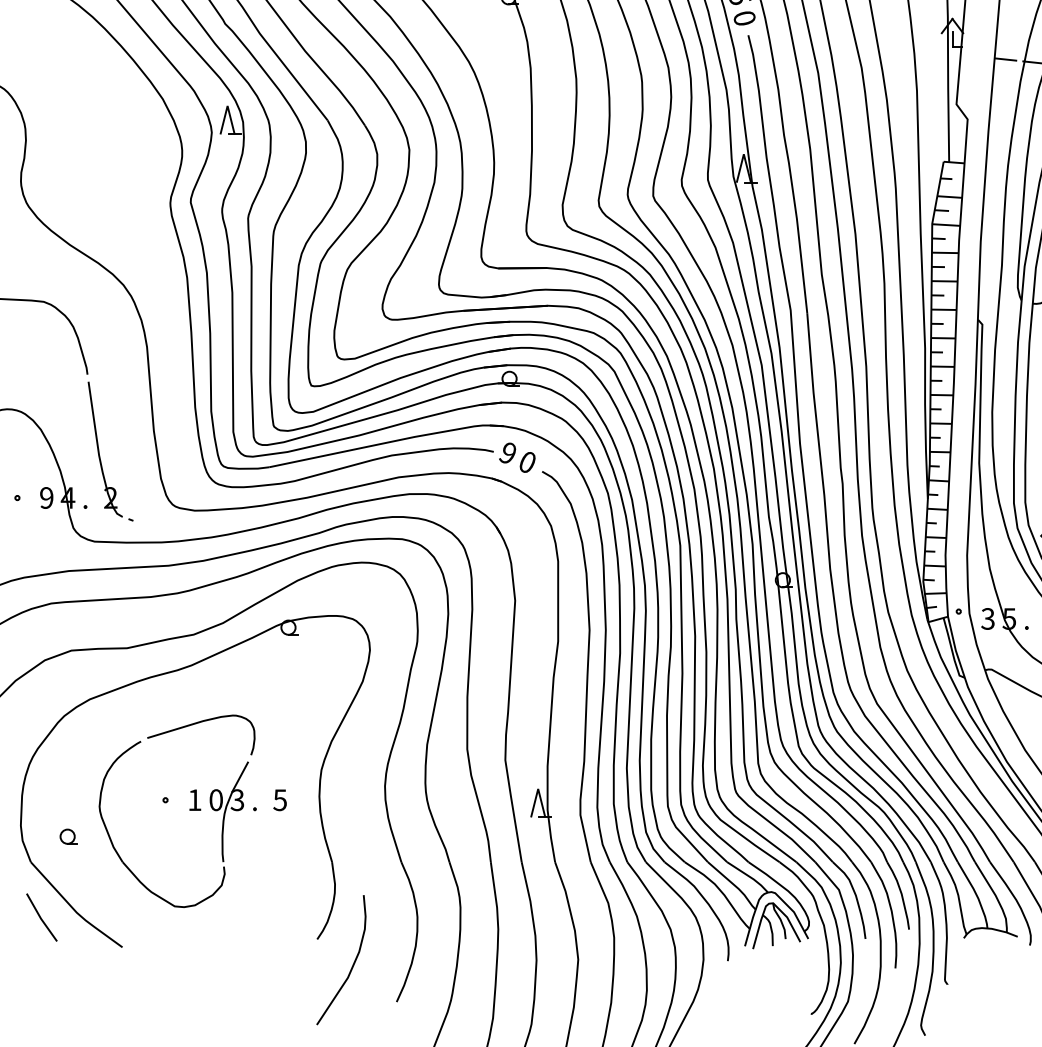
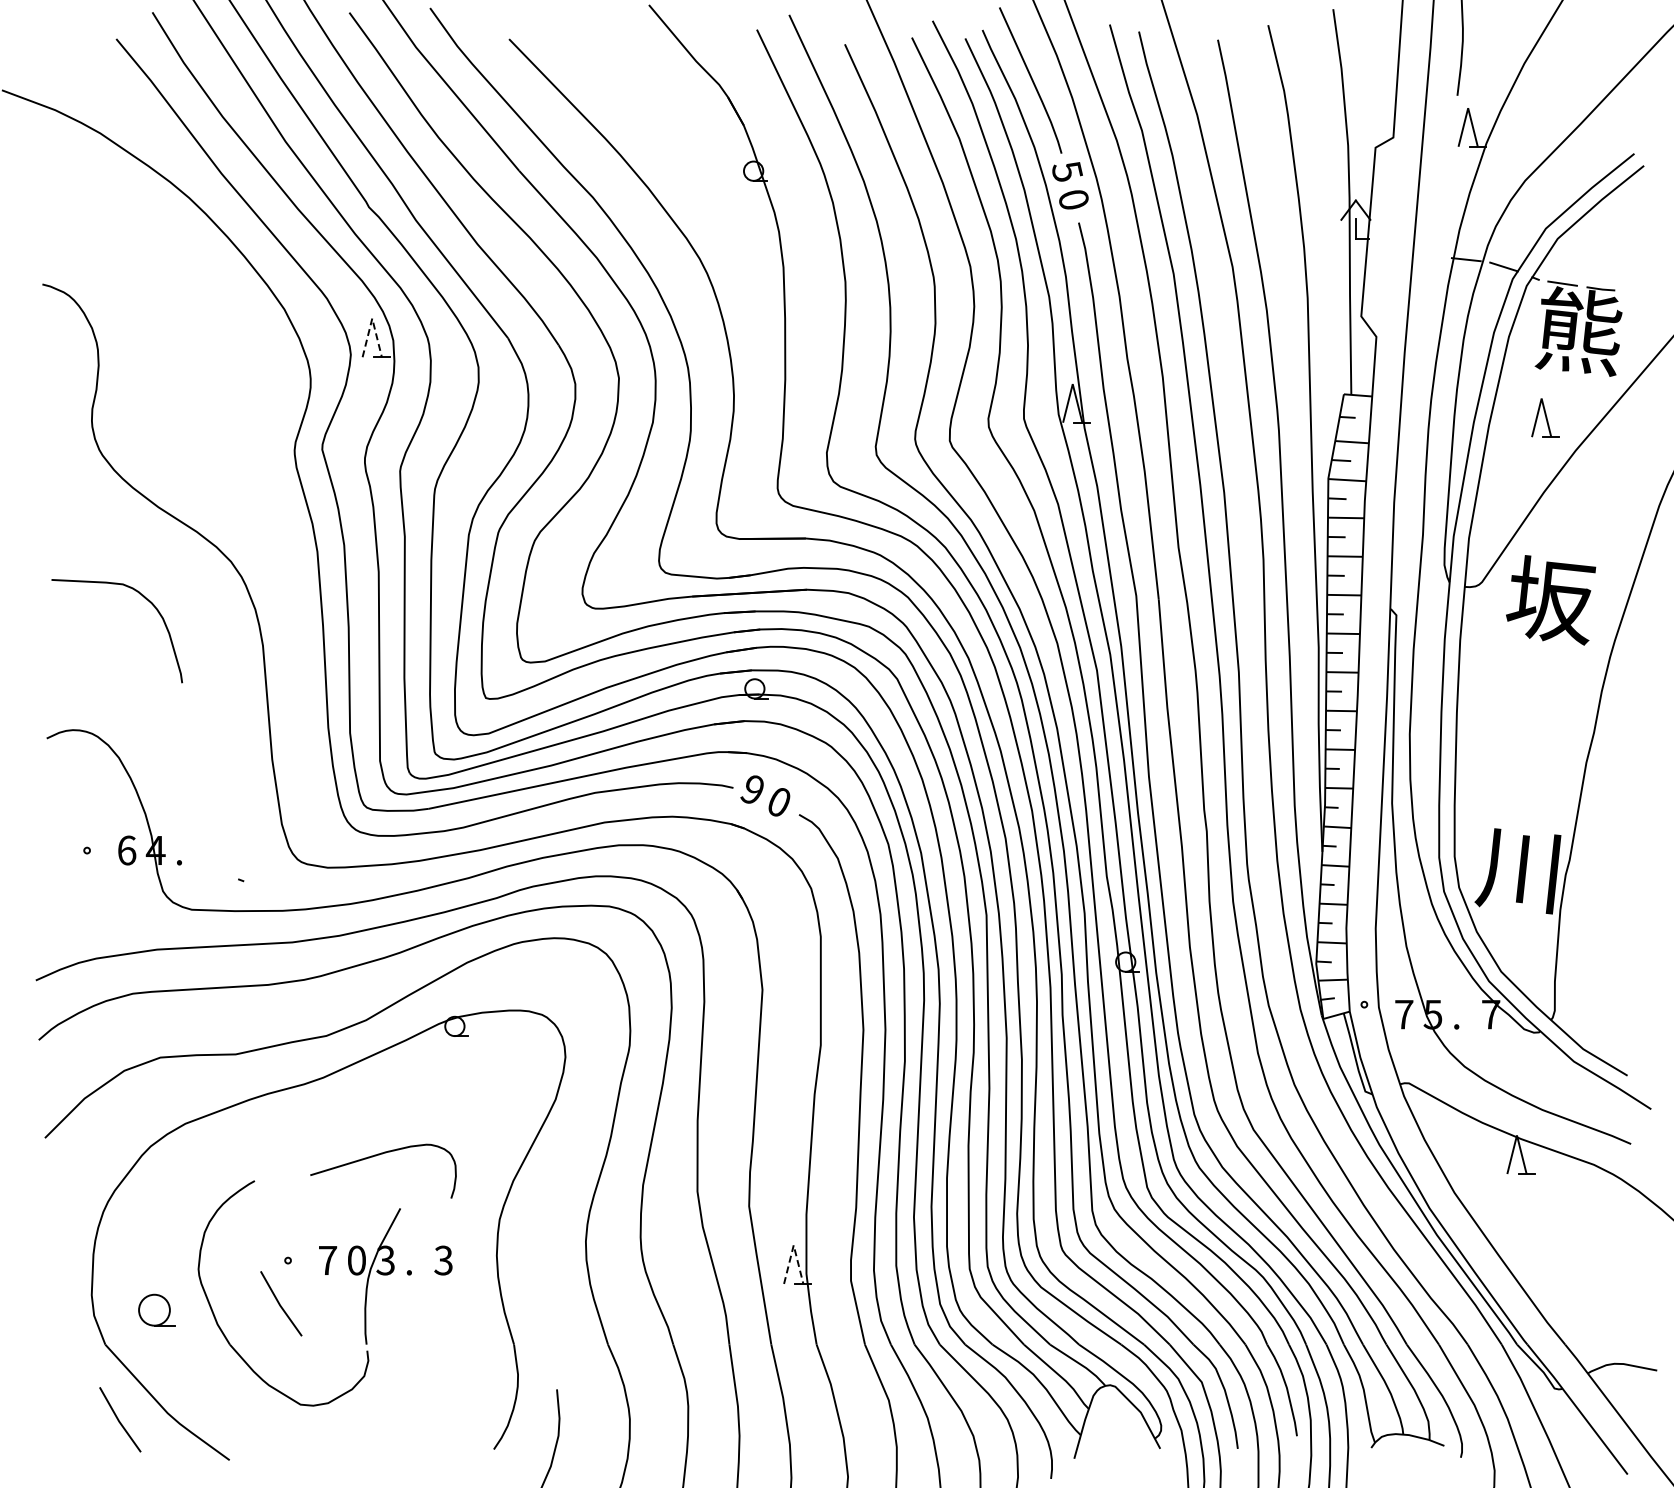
line: (1005, 59) -> (1427, 255), removed
line: (227, 105) -> (372, 318), solid -> dashed
part: (99, 451) -> (198, 787), removed
text: (46, 497) -> (126, 850), 9 -> 6
text: (987, 618) -> (1403, 1014), 3 -> 7
curve: (198, 723) -> (379, 1155), moved
line: (538, 789) -> (793, 1245), solid -> dashed
text: (280, 799) -> (443, 1259), 5 -> 3
text: (195, 800) -> (328, 1260), 1 -> 7
line: (159, 831) -> (280, 1303), added
part: (68, 836) -> (156, 1309), size x1.6
part: (781, 923) -> (1123, 1427), removed

